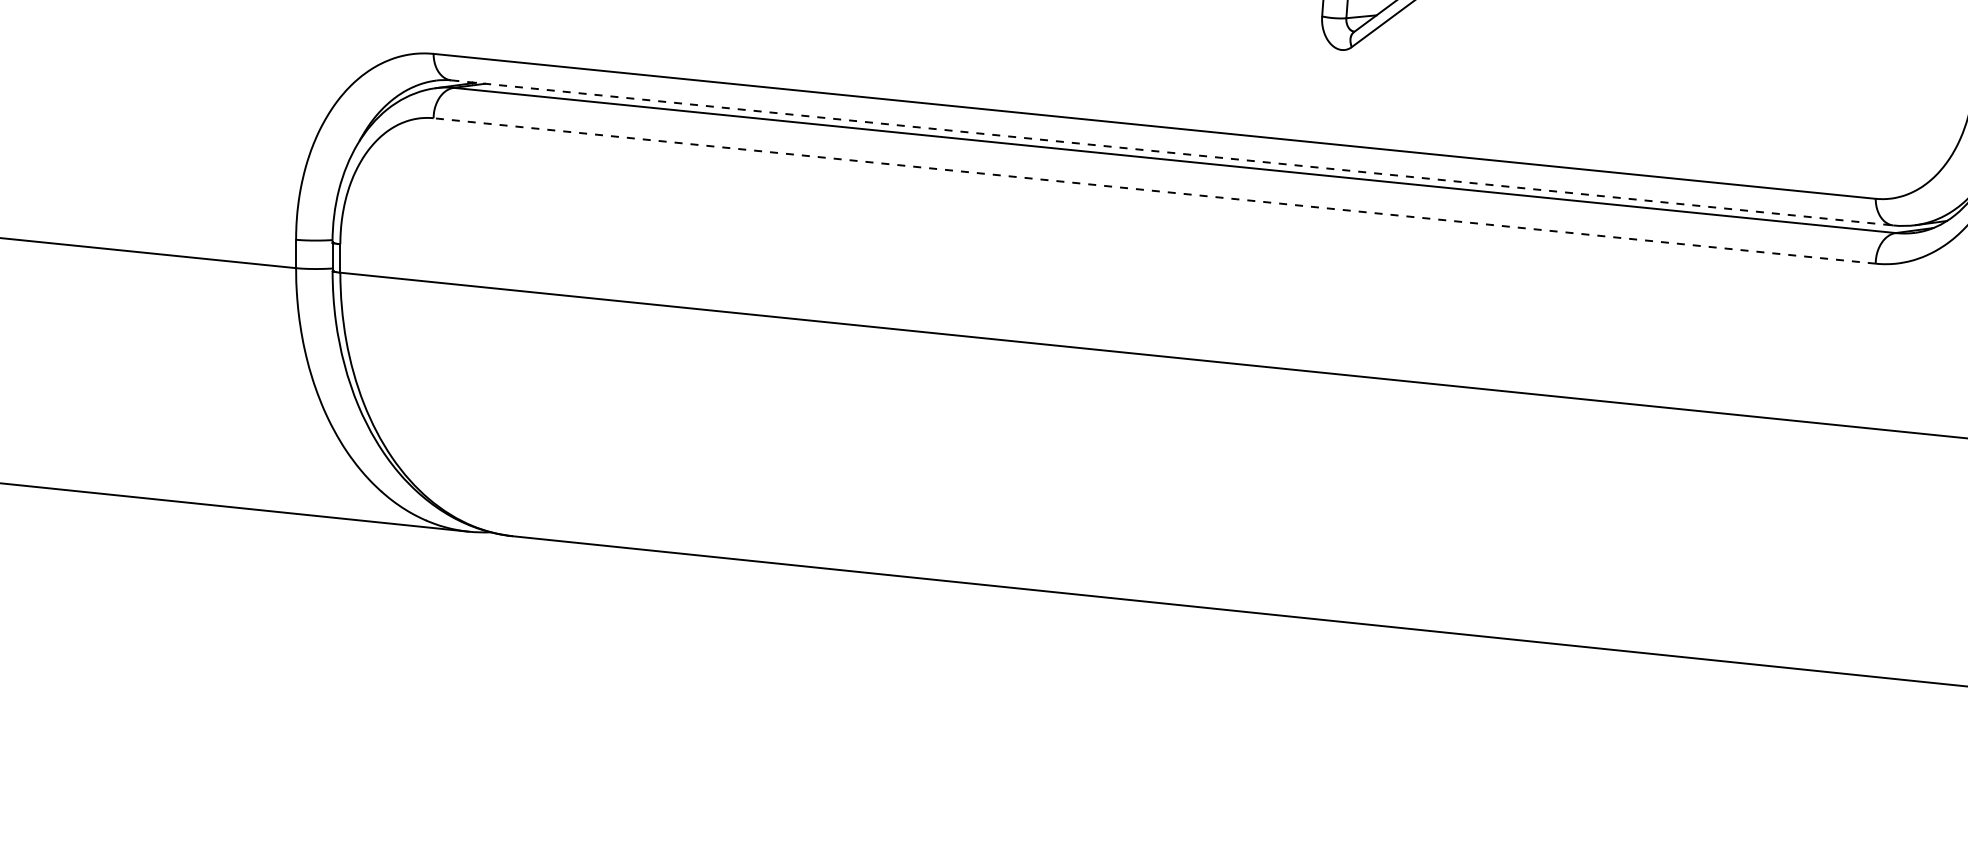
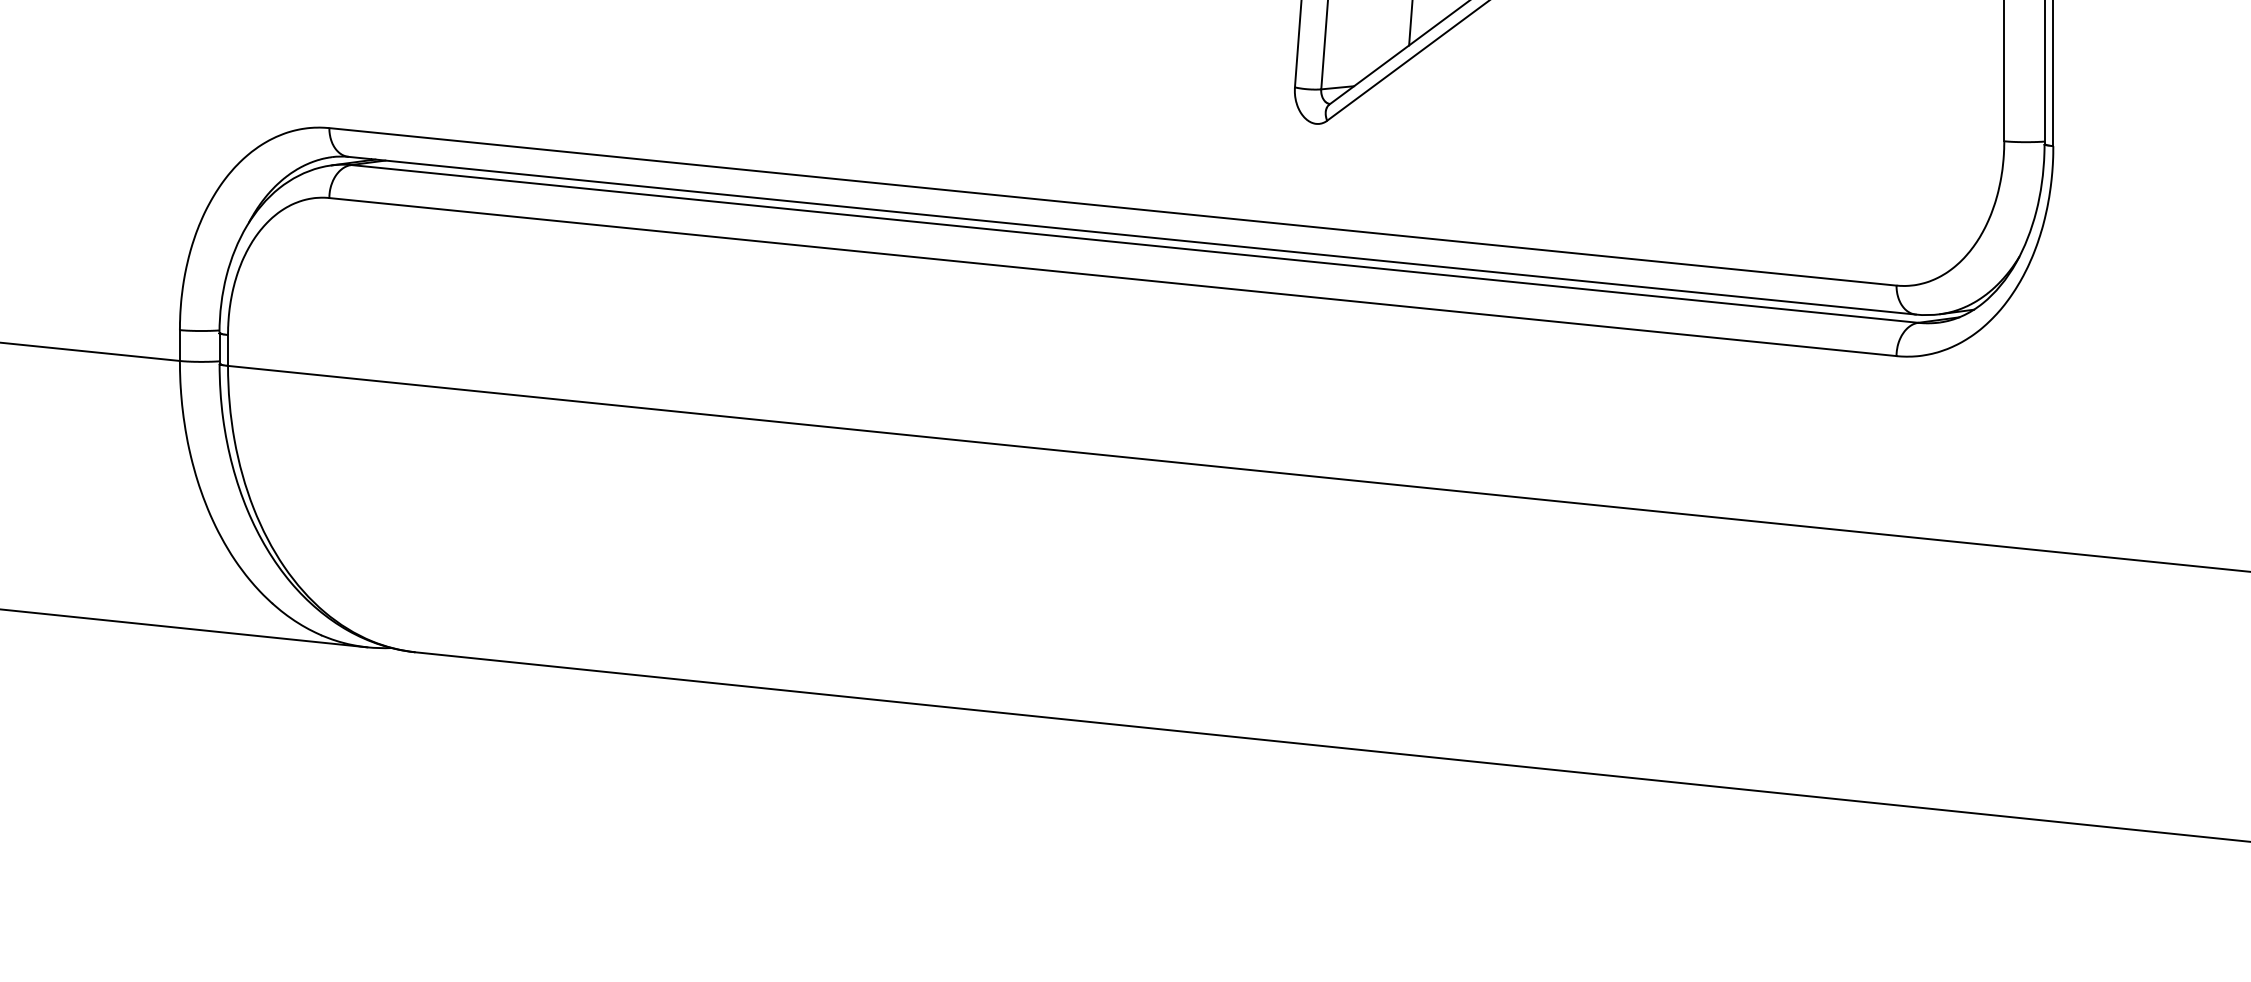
line: (1172, 152) -> (1132, 235), dashed -> solid
line: (1154, 191) -> (1112, 277), dashed -> solid

